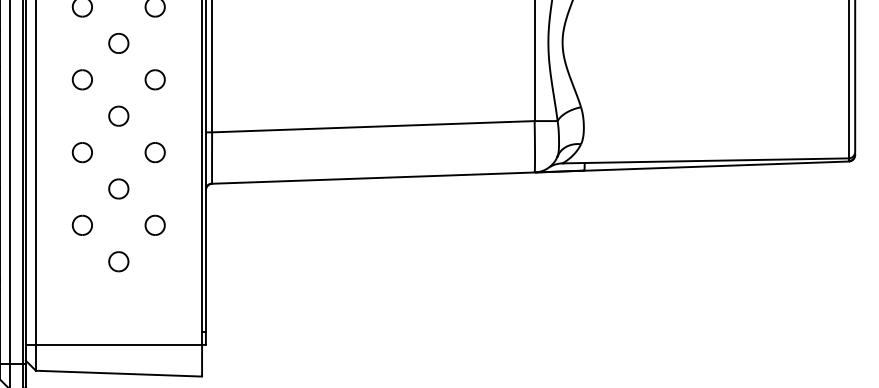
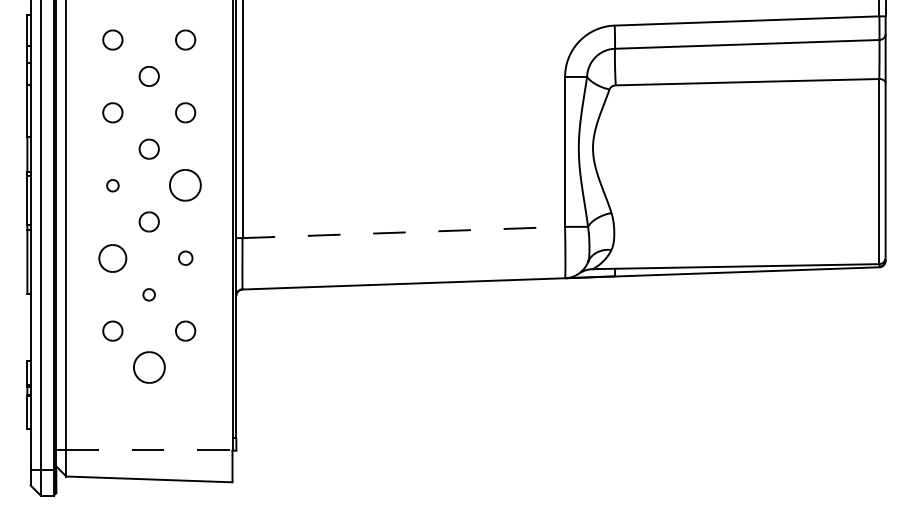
part: (82, 79) -> (112, 185), size x0.6
part: (155, 79) -> (185, 185), size x1.6
line: (374, 126) -> (404, 232), solid -> dashed
part: (82, 151) -> (112, 257), size x1.4
part: (155, 151) -> (185, 257), size x0.7
part: (118, 188) -> (148, 294), size x0.6
part: (118, 261) -> (148, 367), size x1.6
line: (119, 344) -> (149, 450), solid -> dashed

